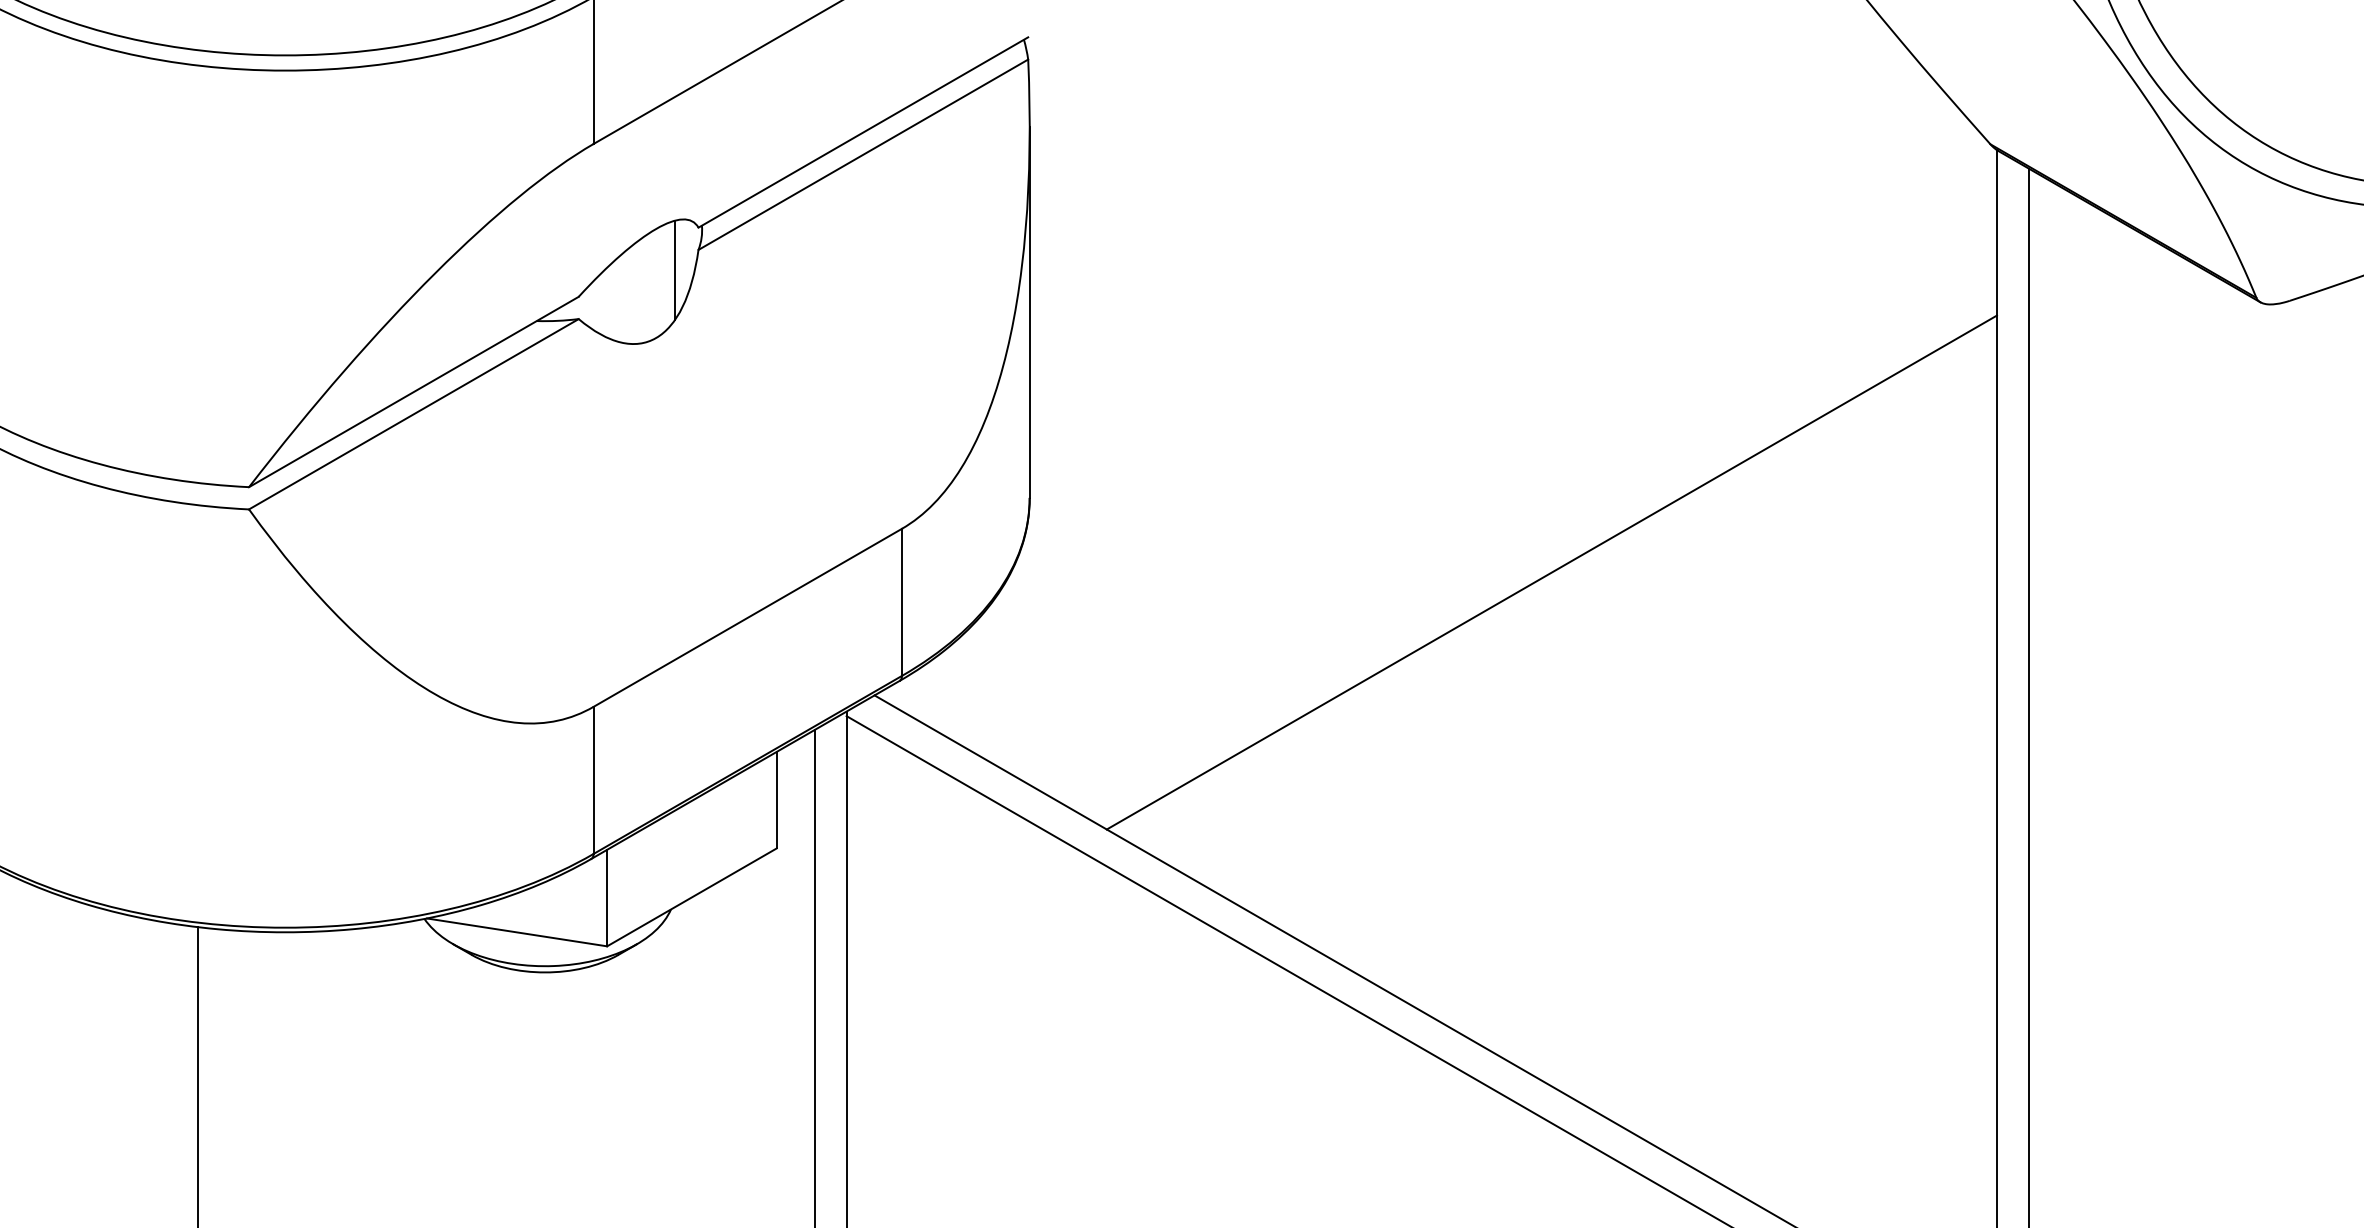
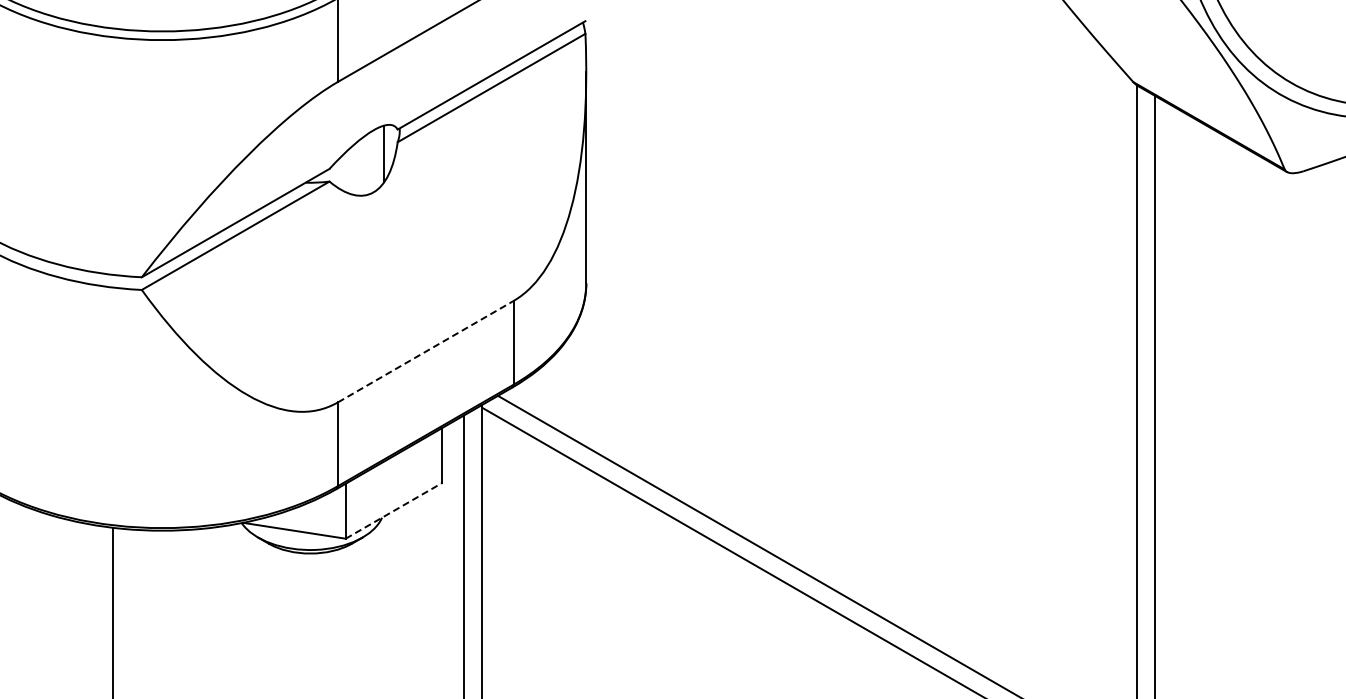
line: (1551, 571) -> (883, 325), removed
line: (749, 617) -> (426, 351), solid -> dashed
line: (691, 896) -> (393, 510), solid -> dashed

